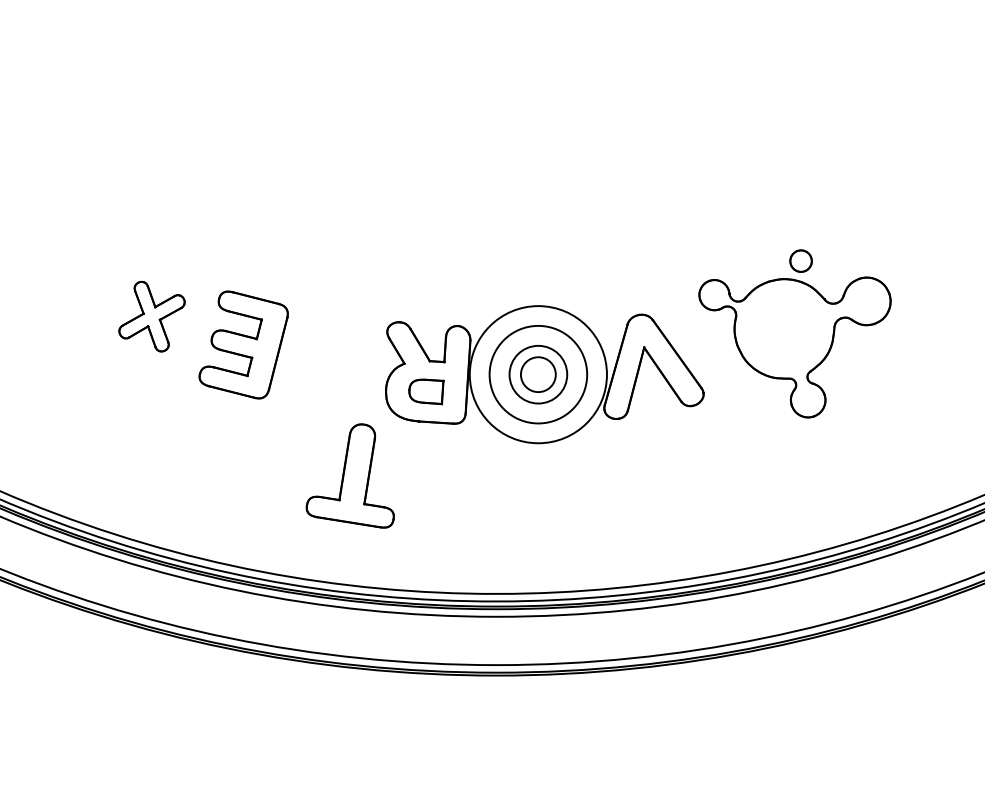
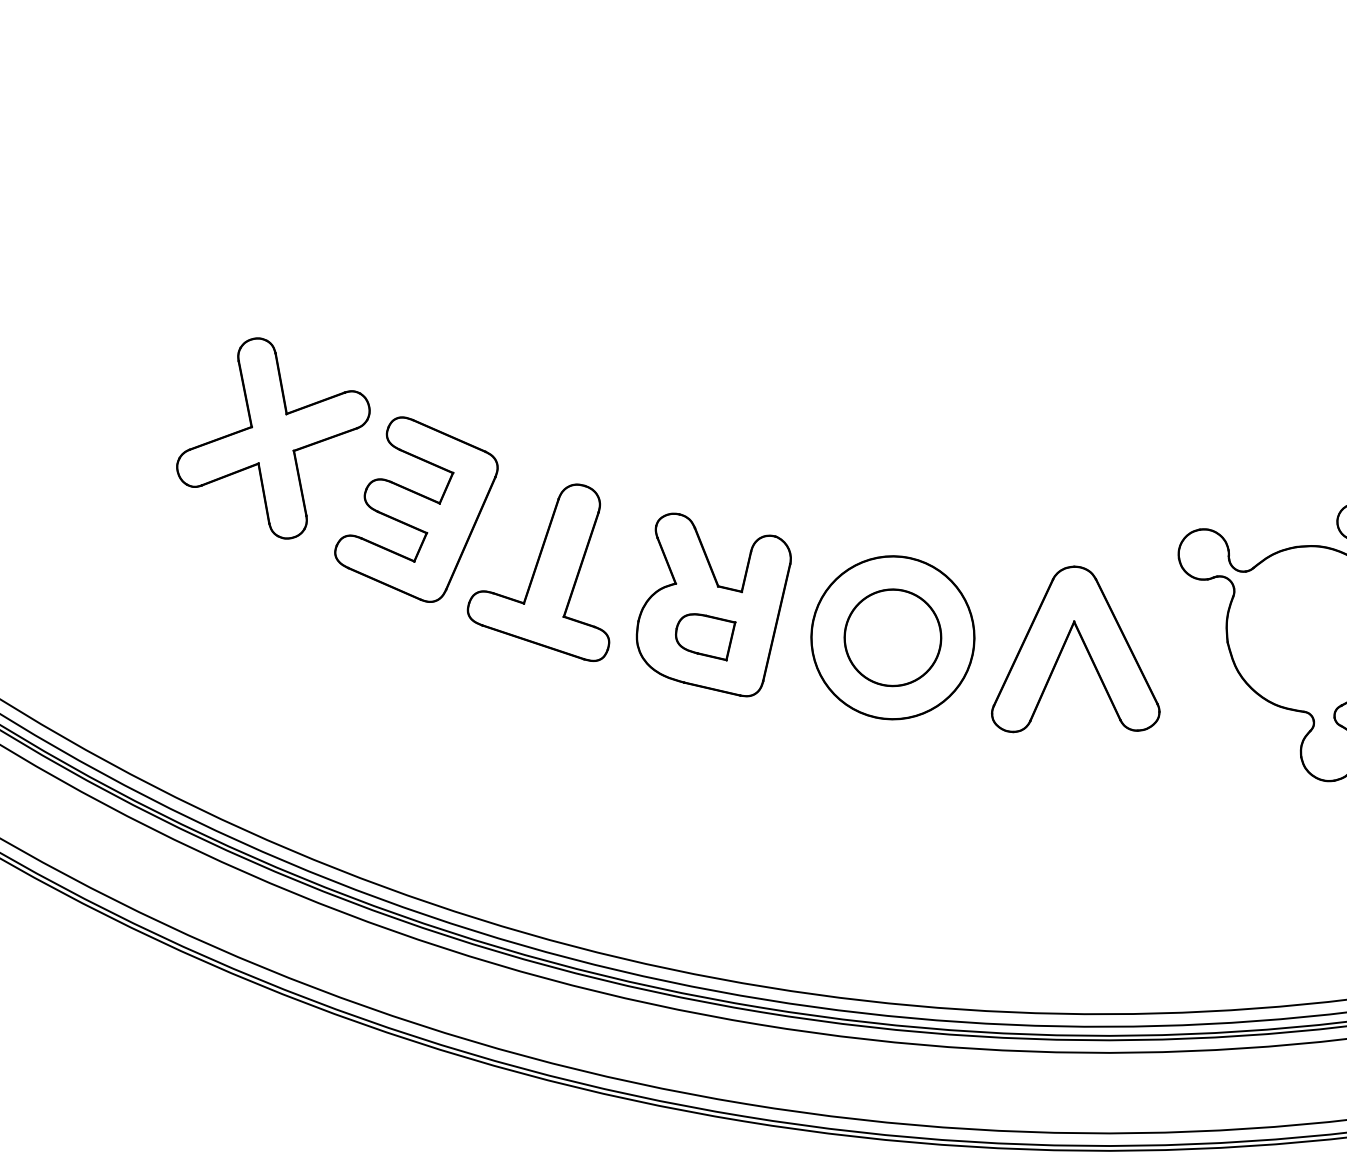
part: (151, 316) -> (272, 438), size x1.67
circle: (538, 374) -> (893, 637), size x0.71
circle: (538, 374) -> (893, 637), size x1.67
part: (349, 475) -> (547, 565), moved

